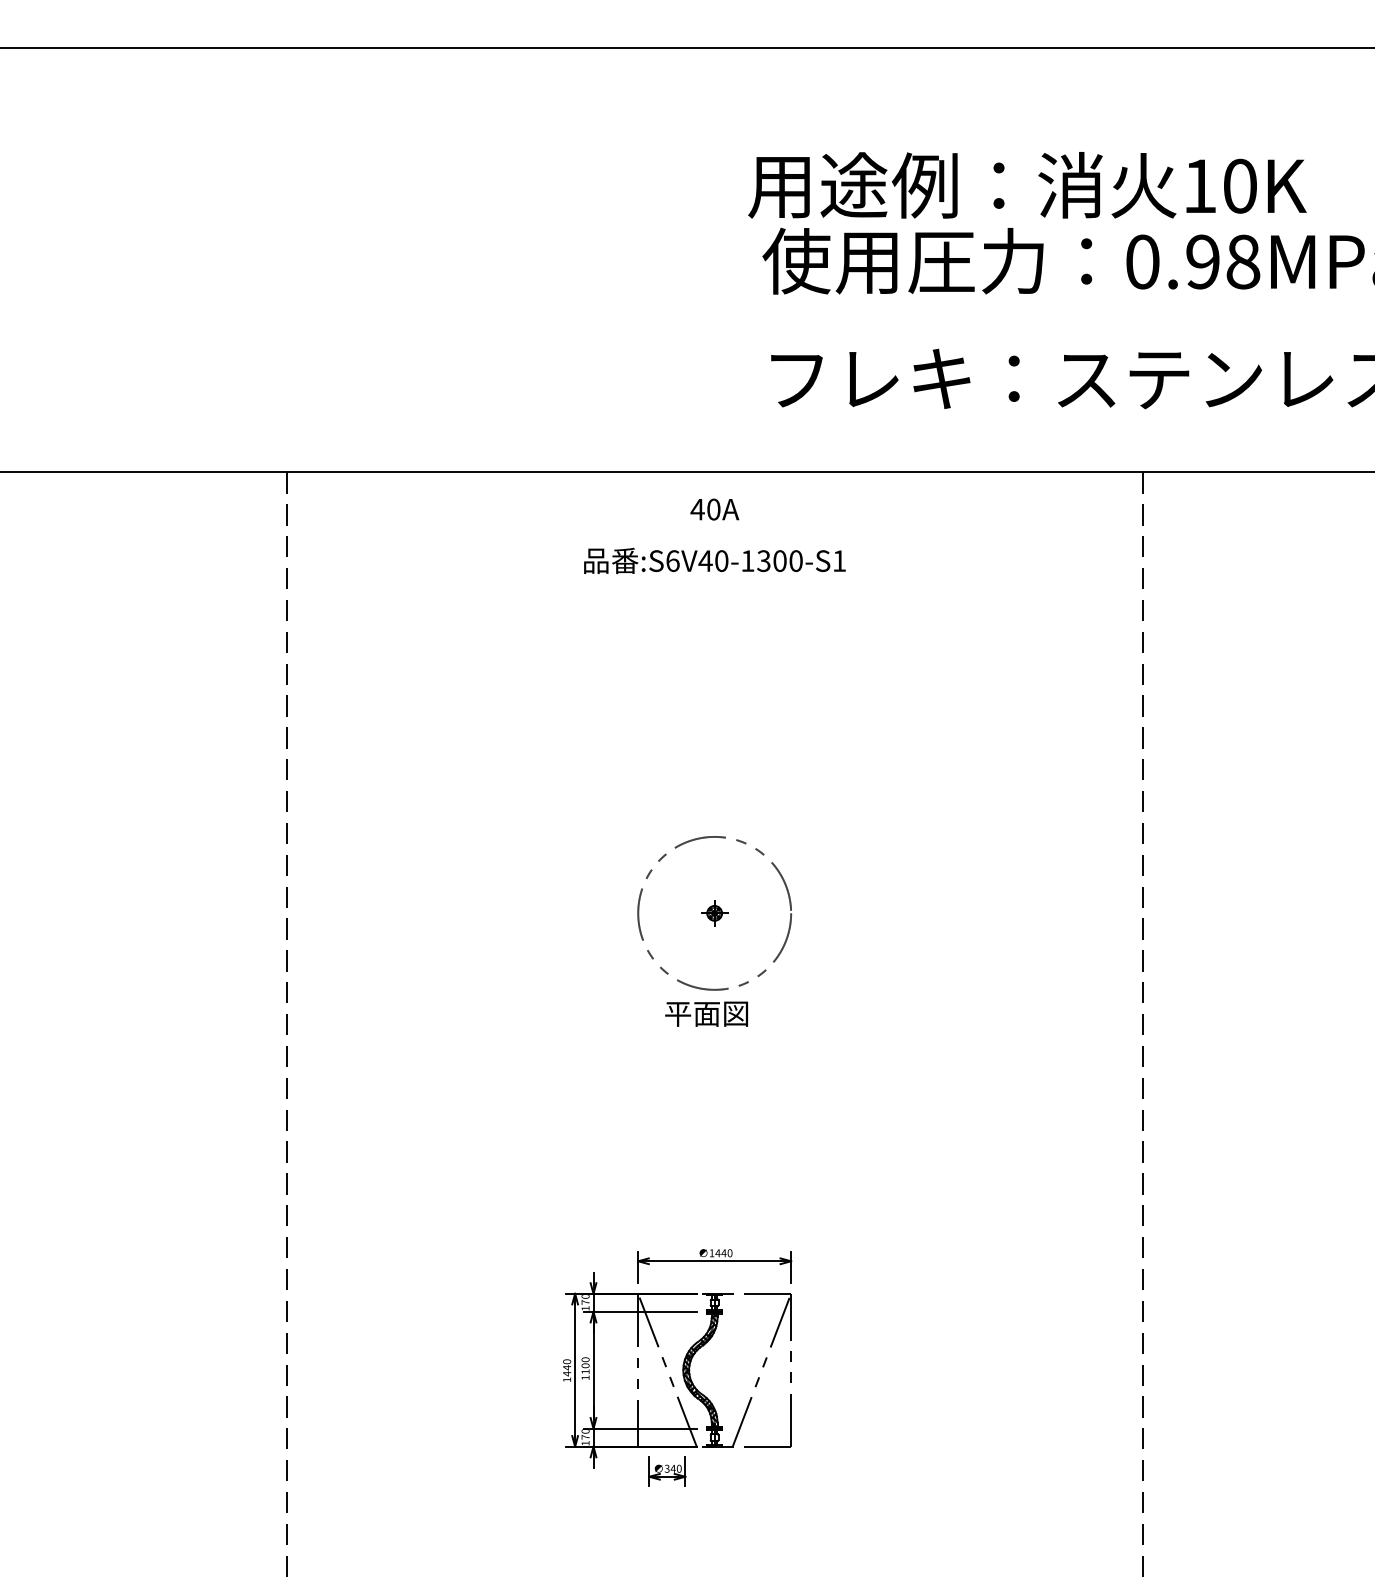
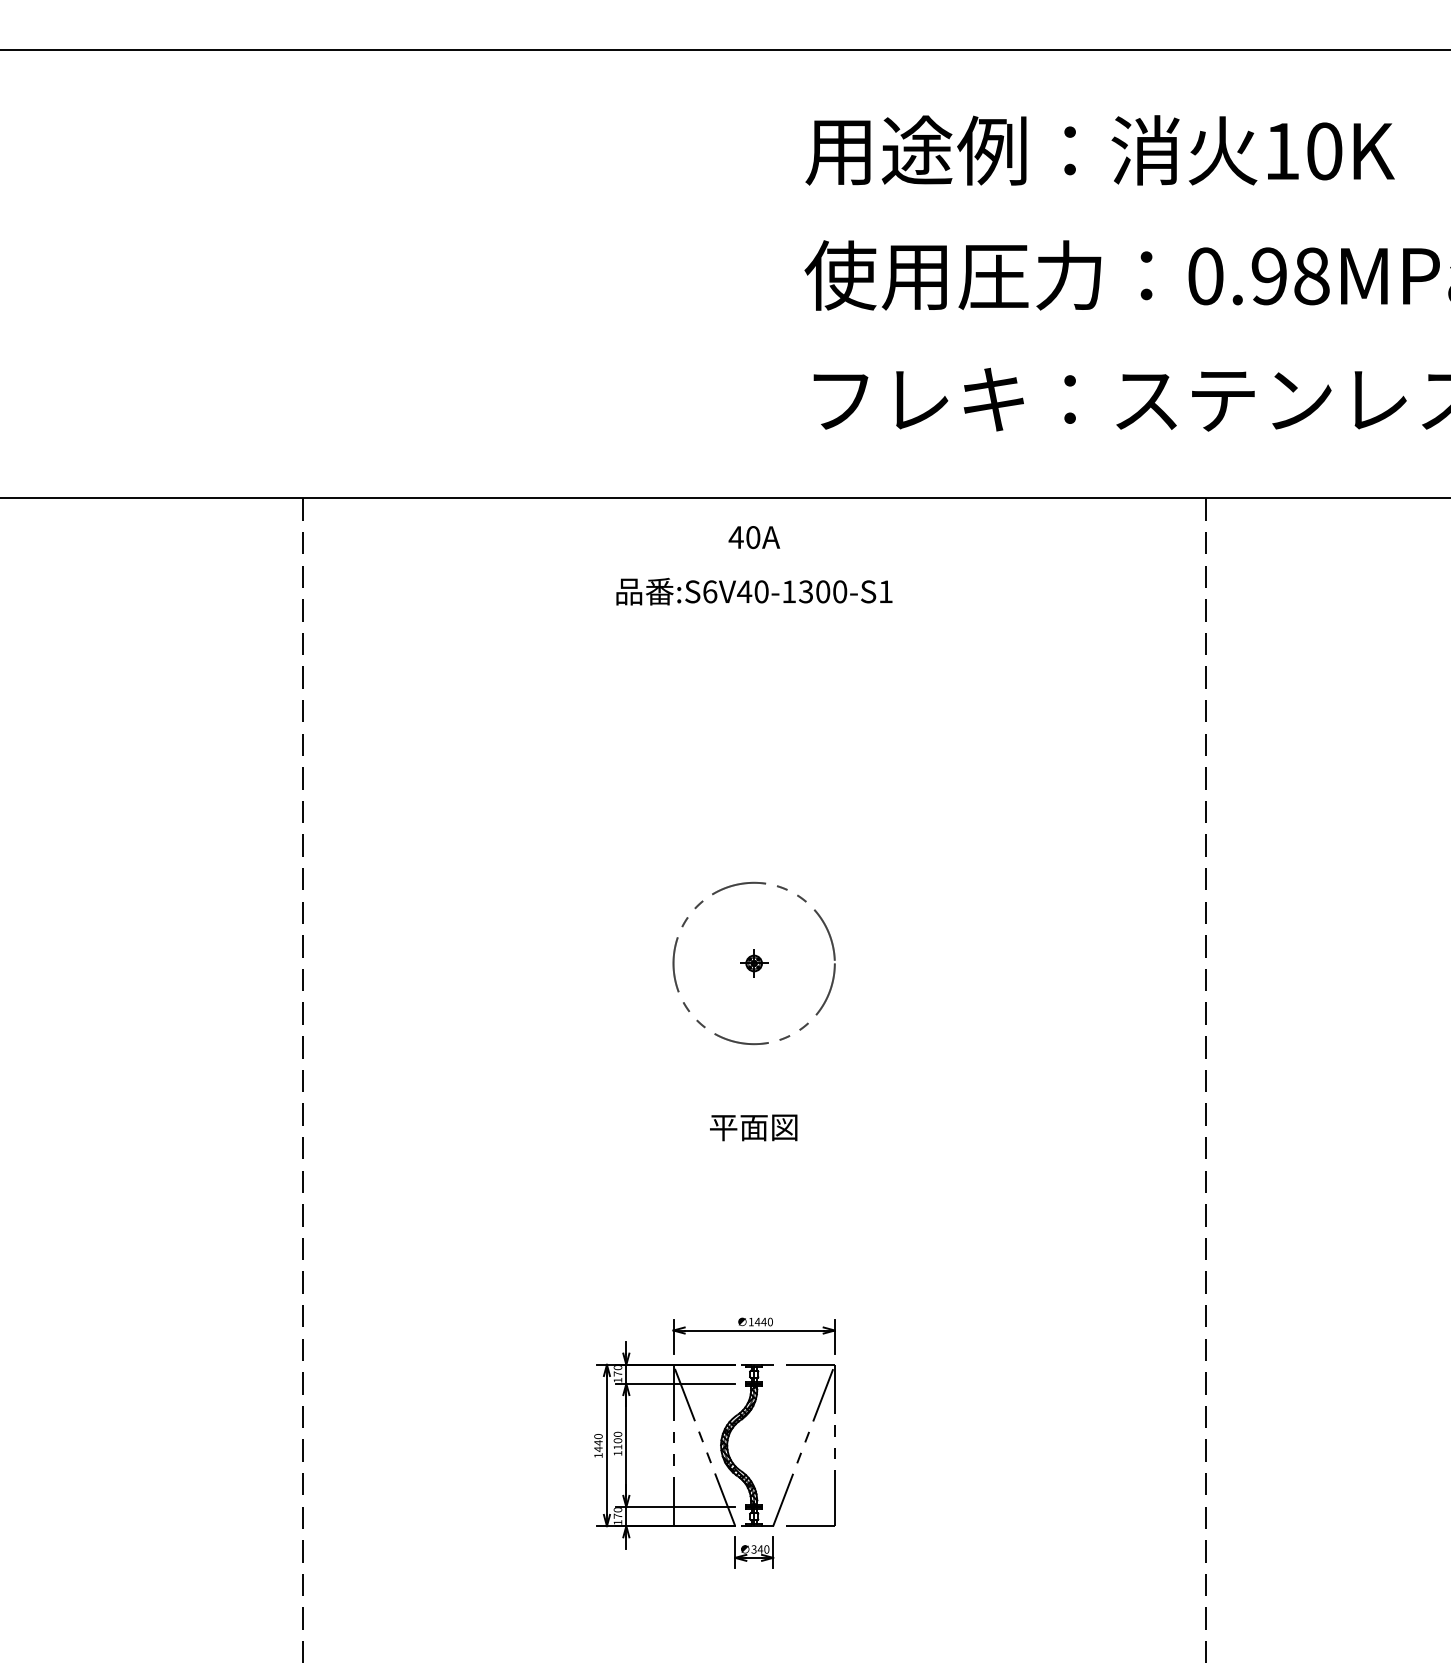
text: (1026, 185) -> (1099, 150), moved
text: (706, 1013) -> (753, 1127), moved
part: (667, 1471) -> (754, 1552), moved

